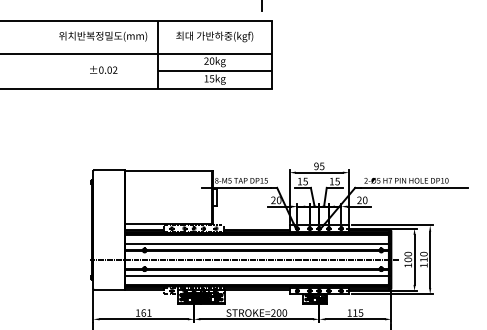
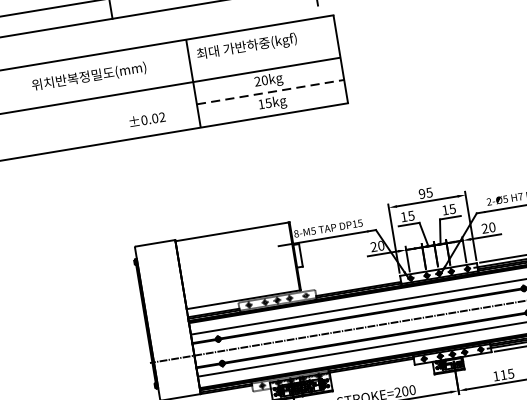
text: (103, 36) -> (89, 76), moved
text: (214, 36) -> (246, 46), moved
text: (103, 69) -> (147, 118), moved
line: (215, 70) -> (271, 91), solid -> dashed

